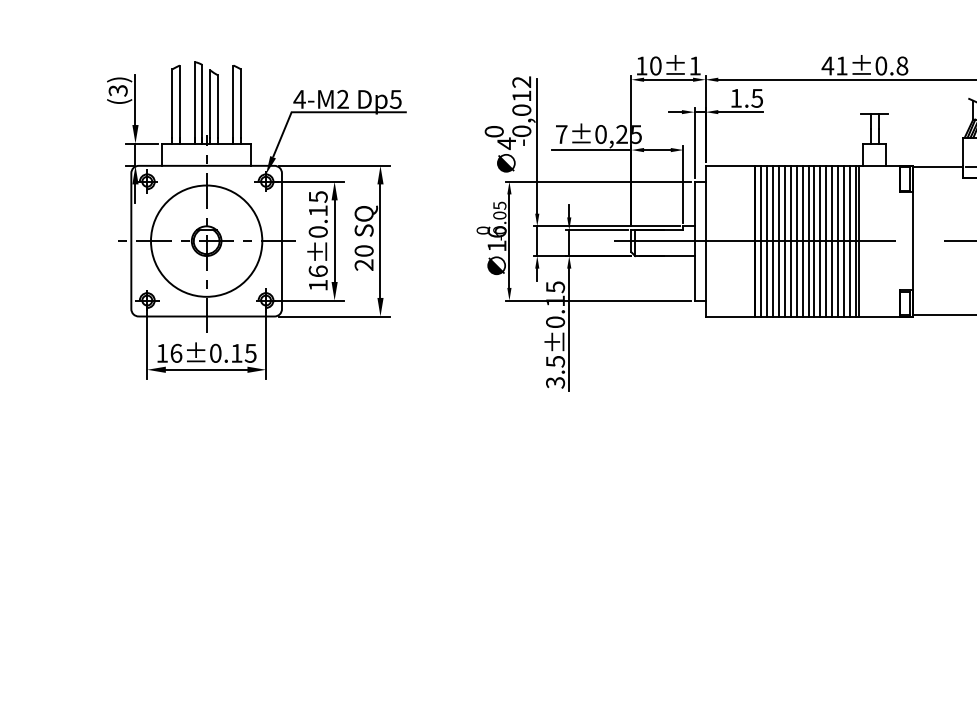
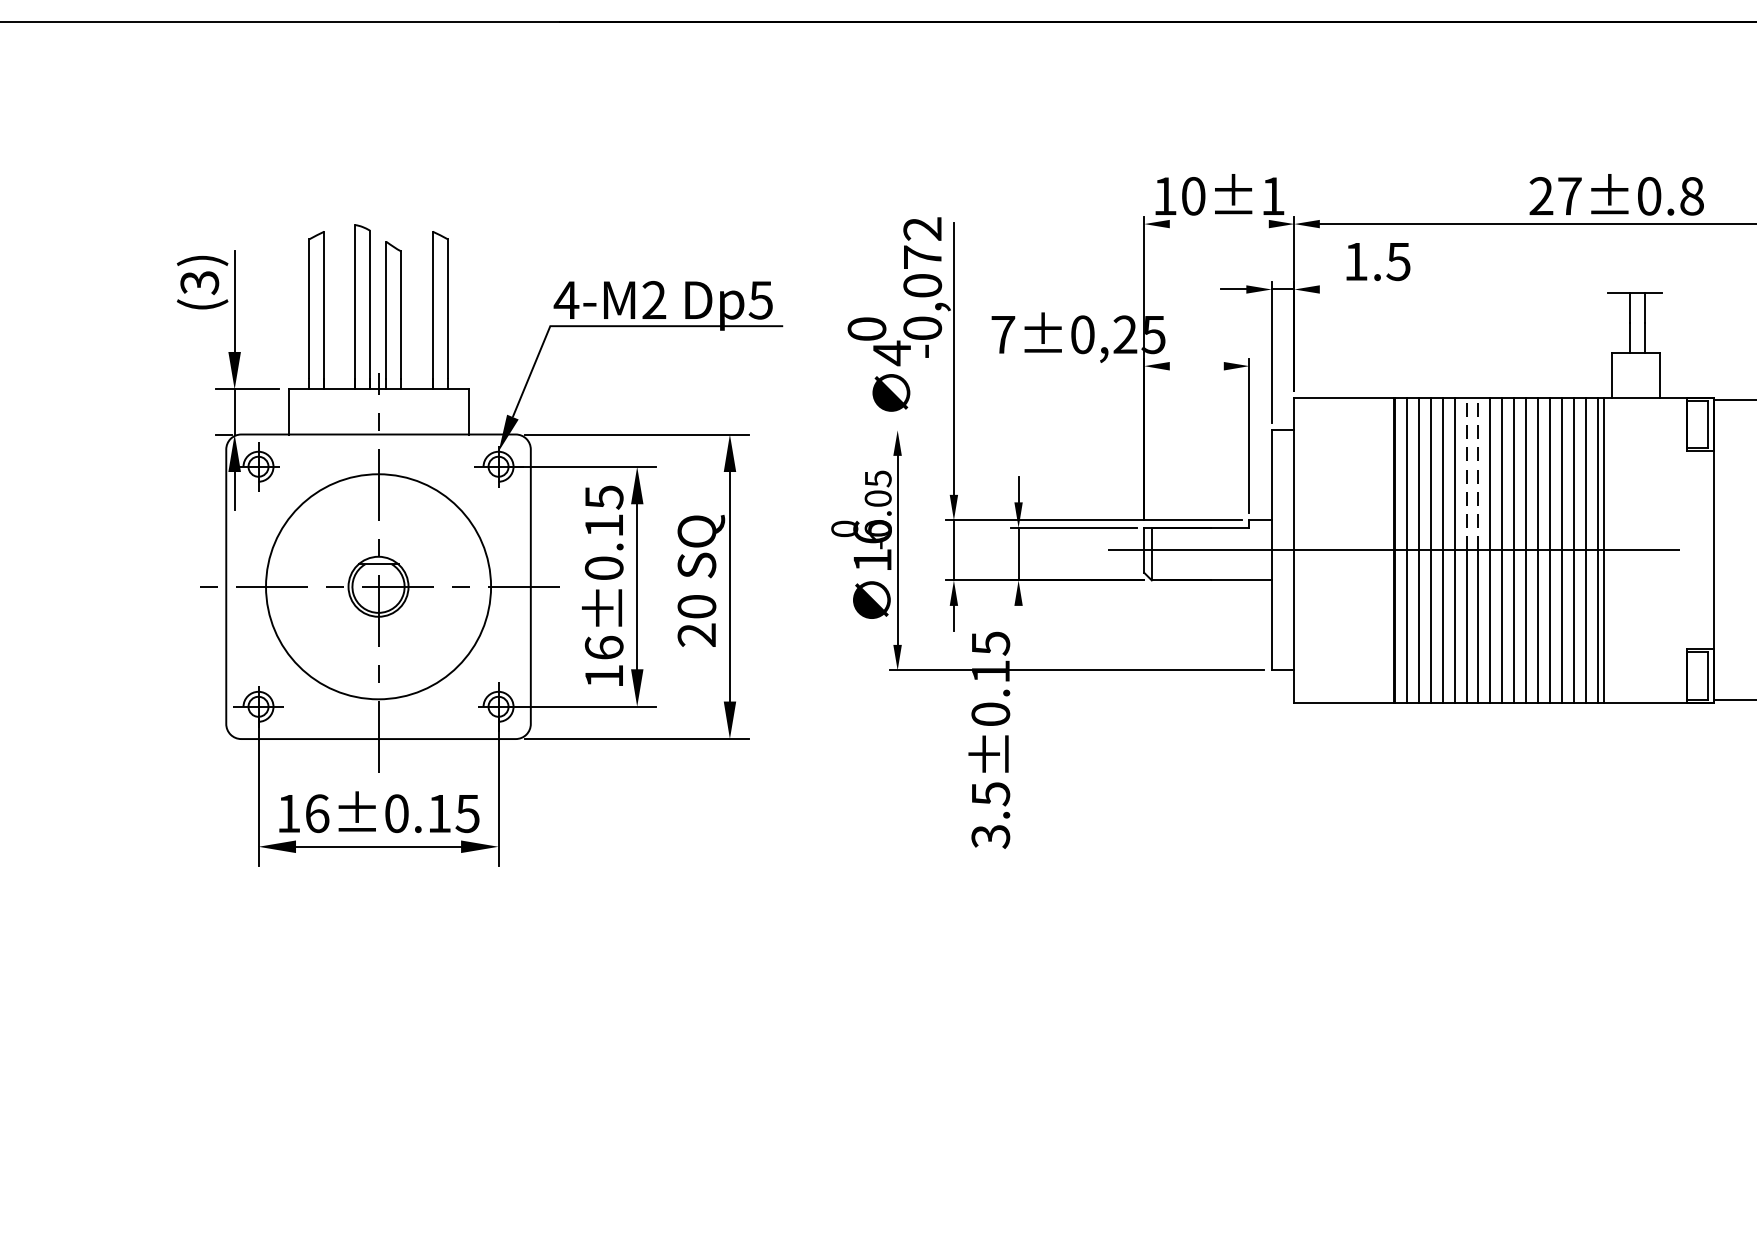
text: (834, 65) -> (1554, 195), 41±0.8 -> 27±0.8
line: (668, 79) -> (1219, 223), removed
text: (521, 95) -> (922, 255), -0,012 -> -0,072
line: (740, 112) -> (1364, 290), removed
line: (591, 150) -> (1063, 367), removed
line: (657, 150) -> (1196, 367), removed
line: (597, 181) -> (1075, 429), removed
line: (790, 203) -> (1465, 474), solid -> dashed
line: (796, 203) -> (1477, 474), solid -> dashed
part: (256, 220) -> (479, 544), moved
line: (569, 329) -> (1019, 728), removed

